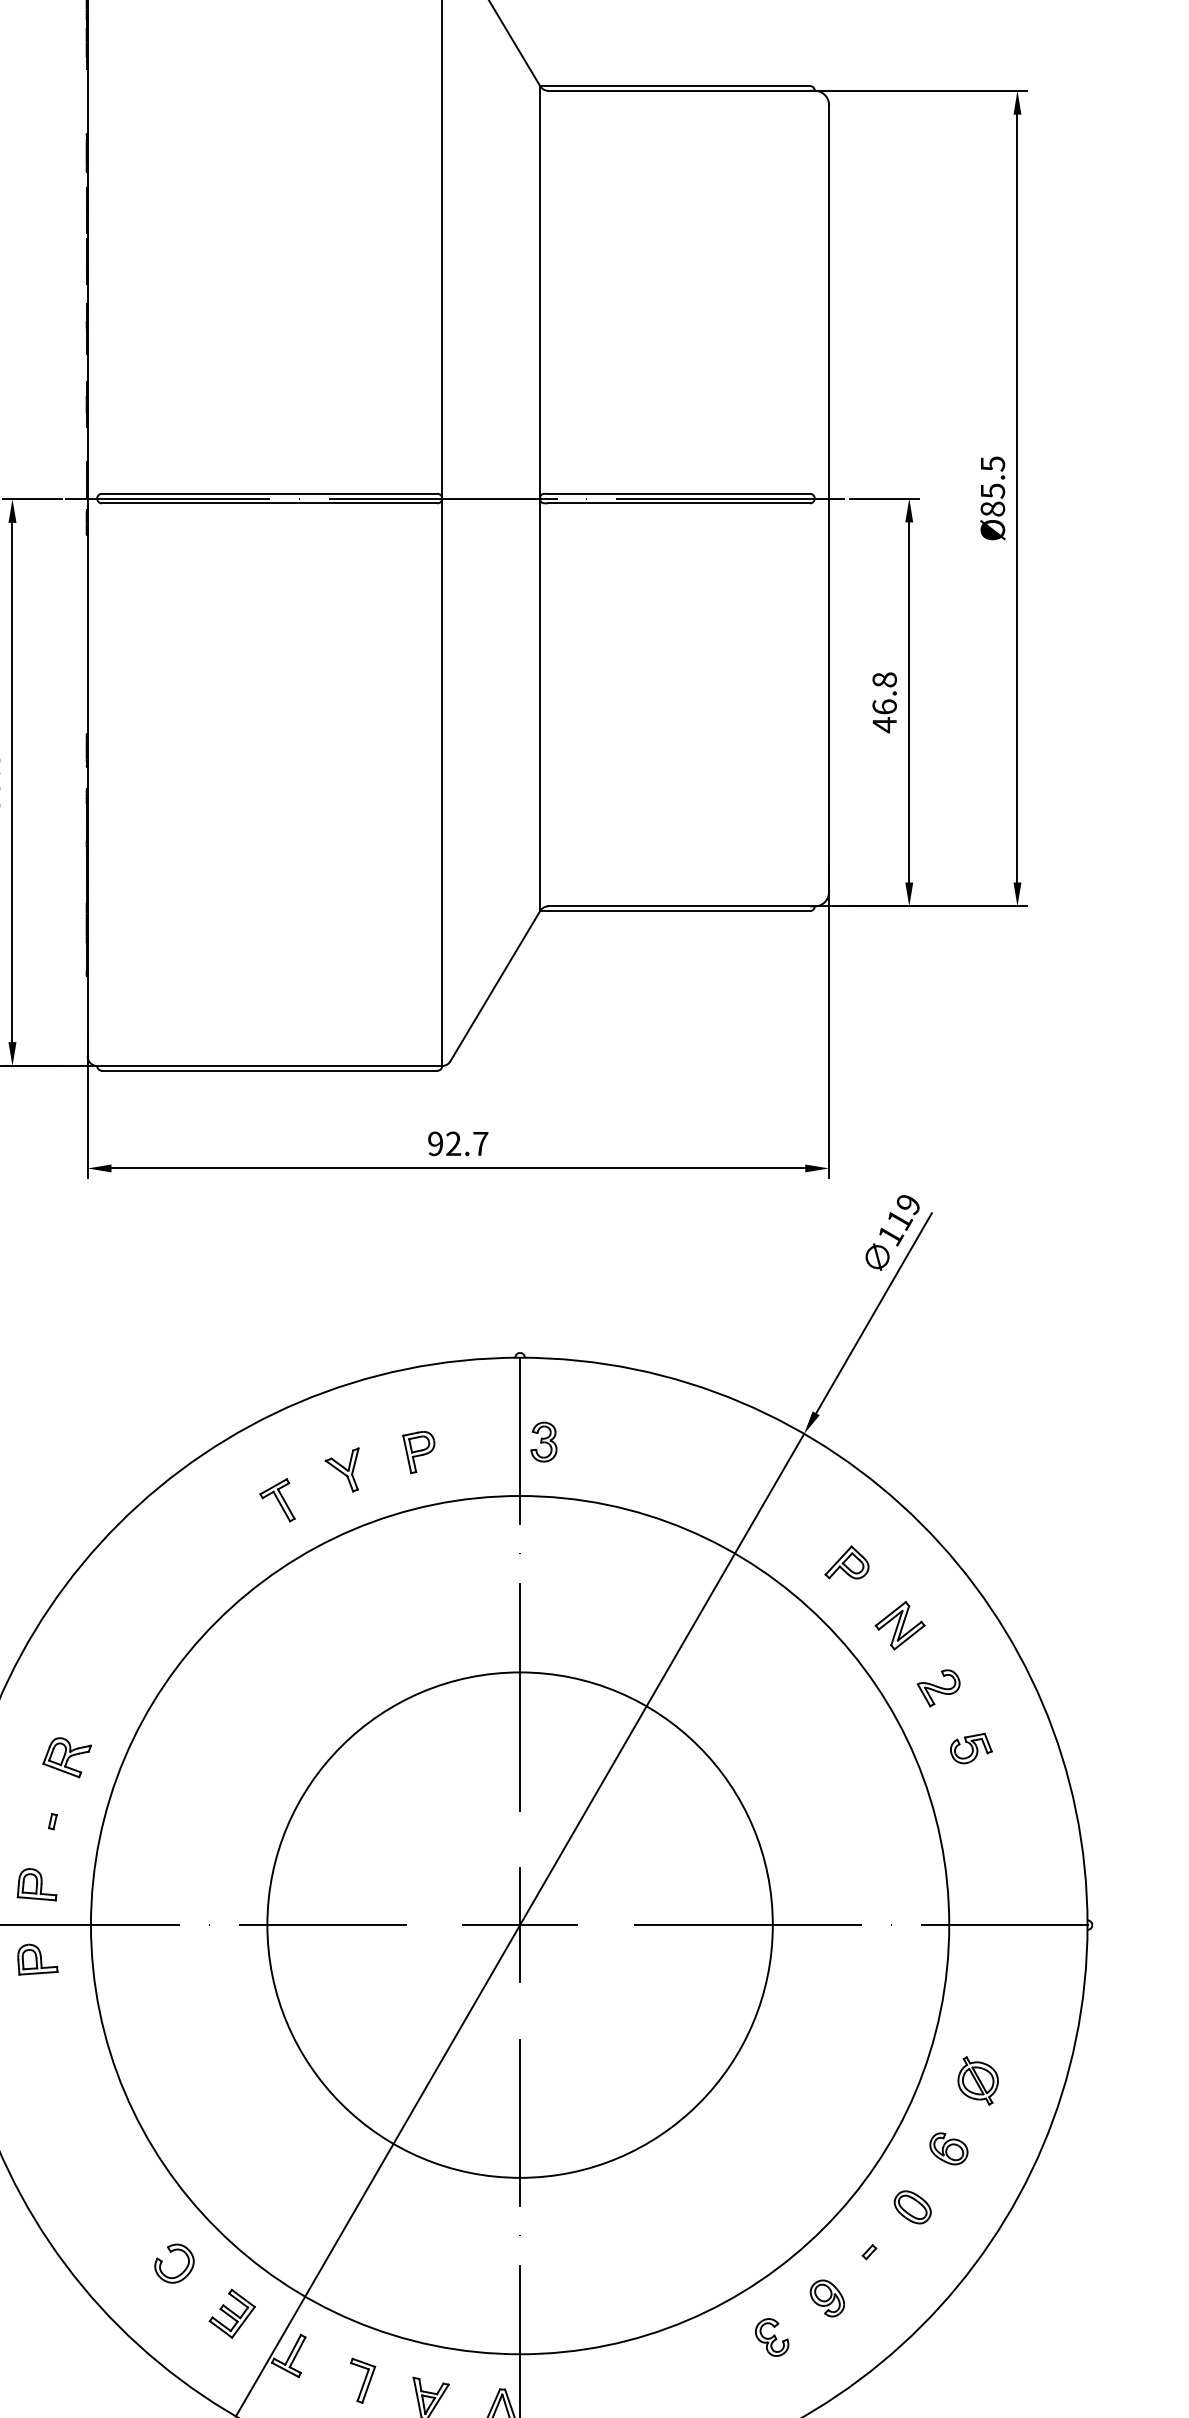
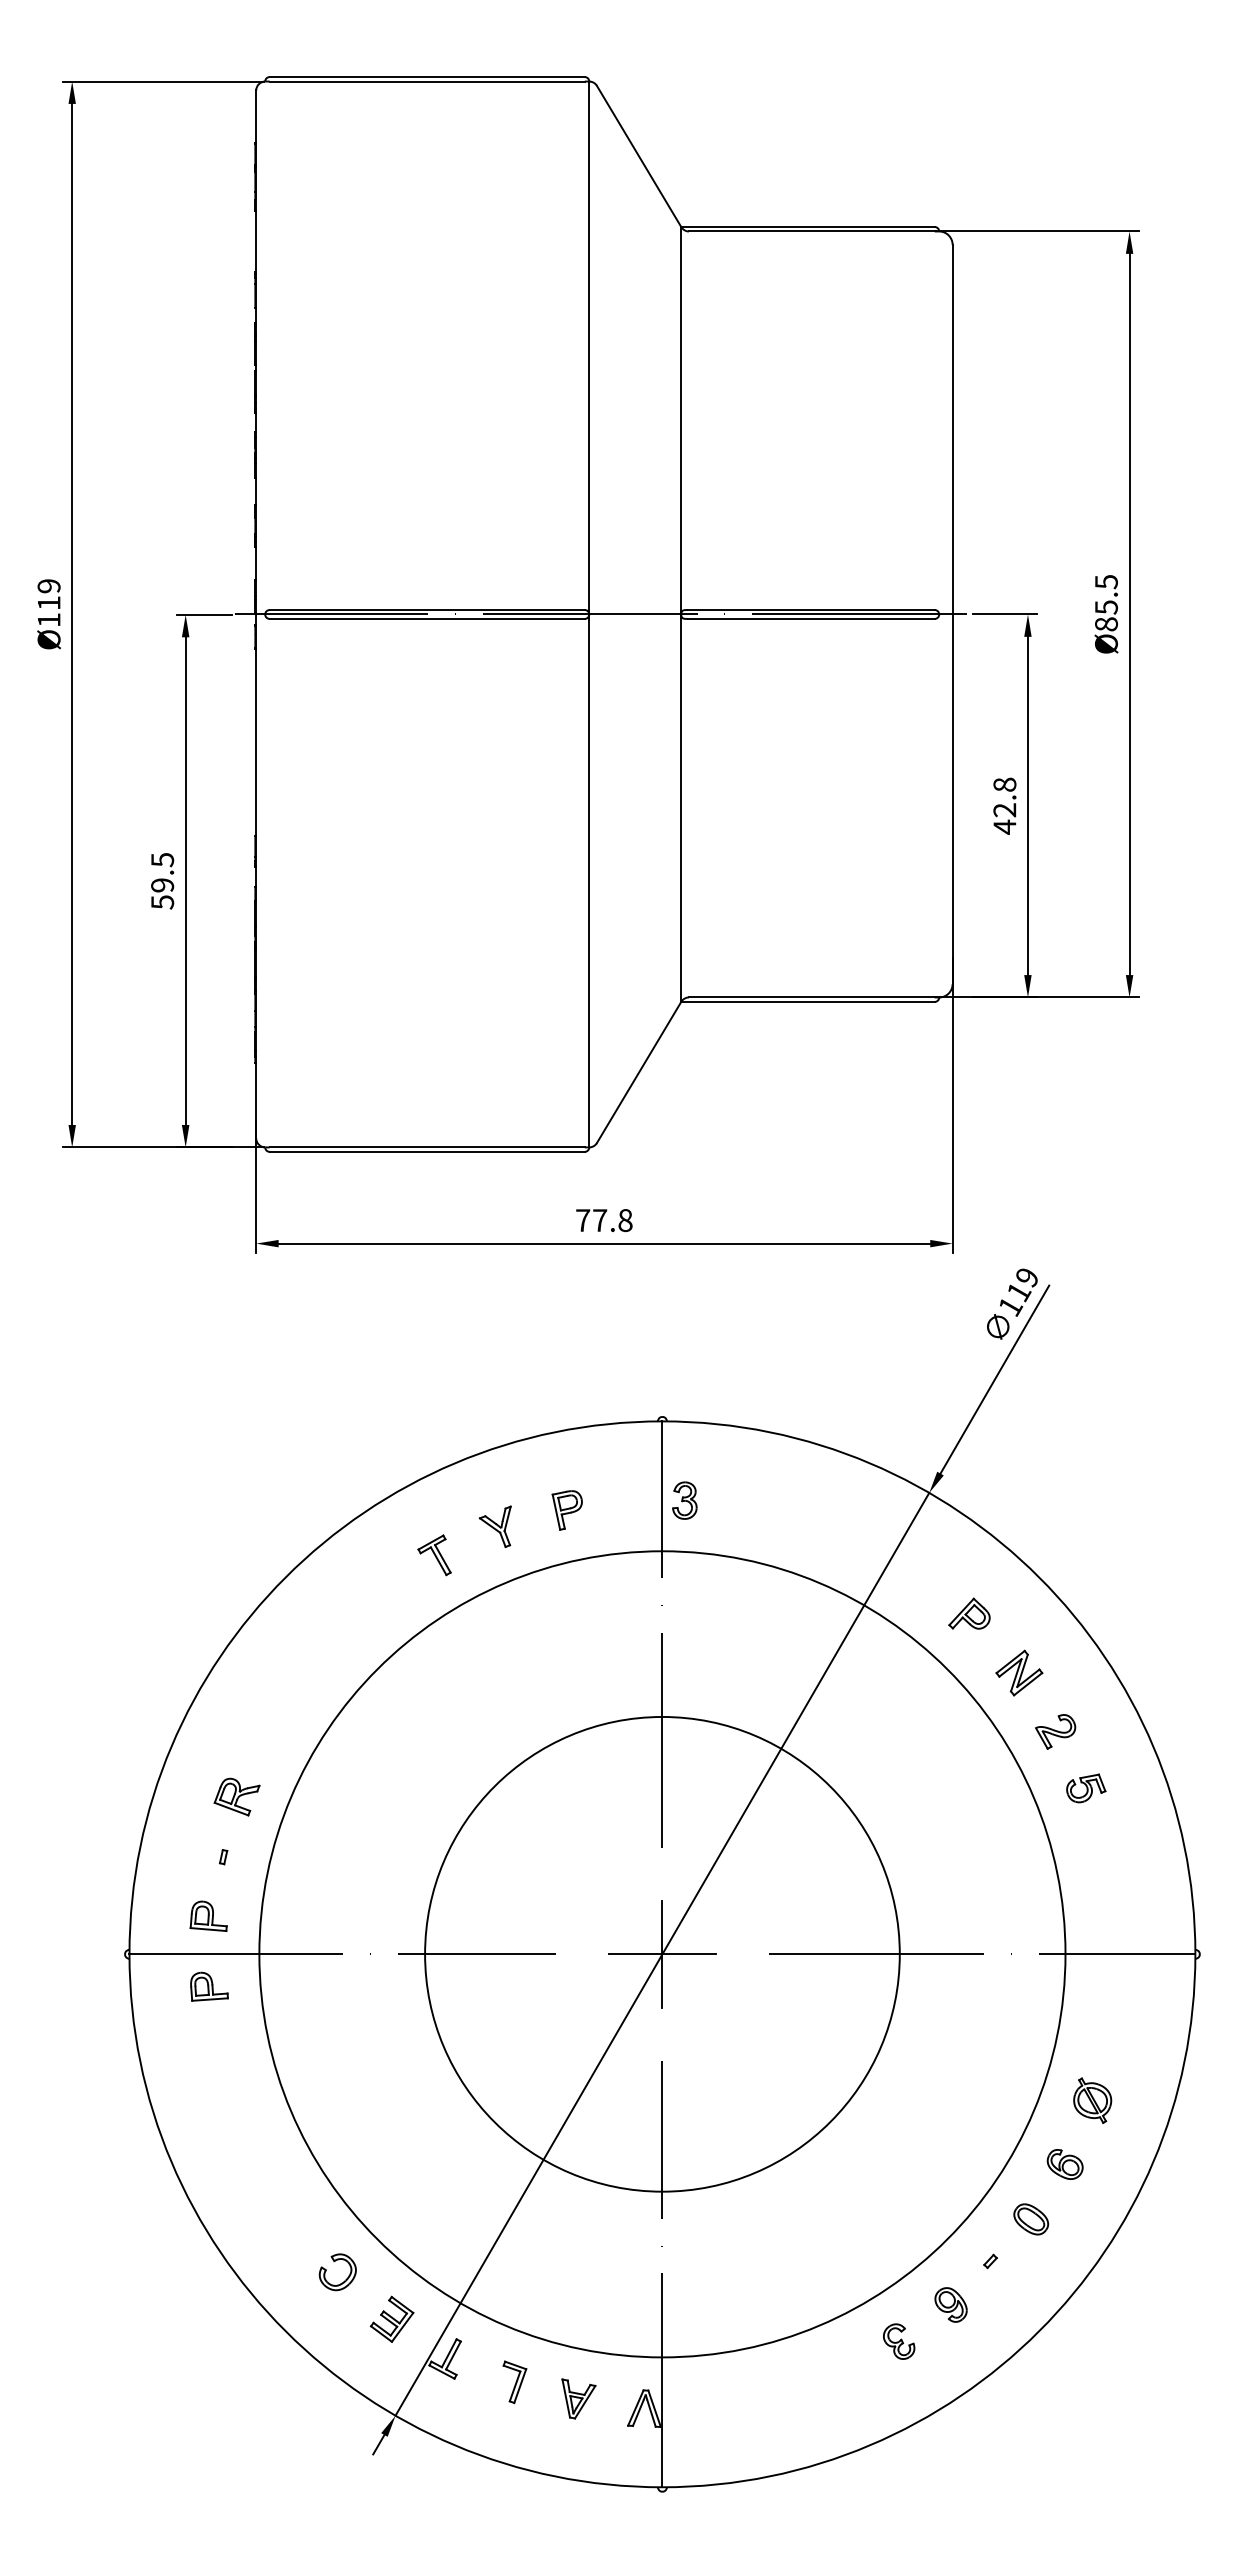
text: (884, 707) -> (1004, 810), 46.8 -> 42.8
text: (458, 1143) -> (604, 1220), 92.7 -> 77.8

